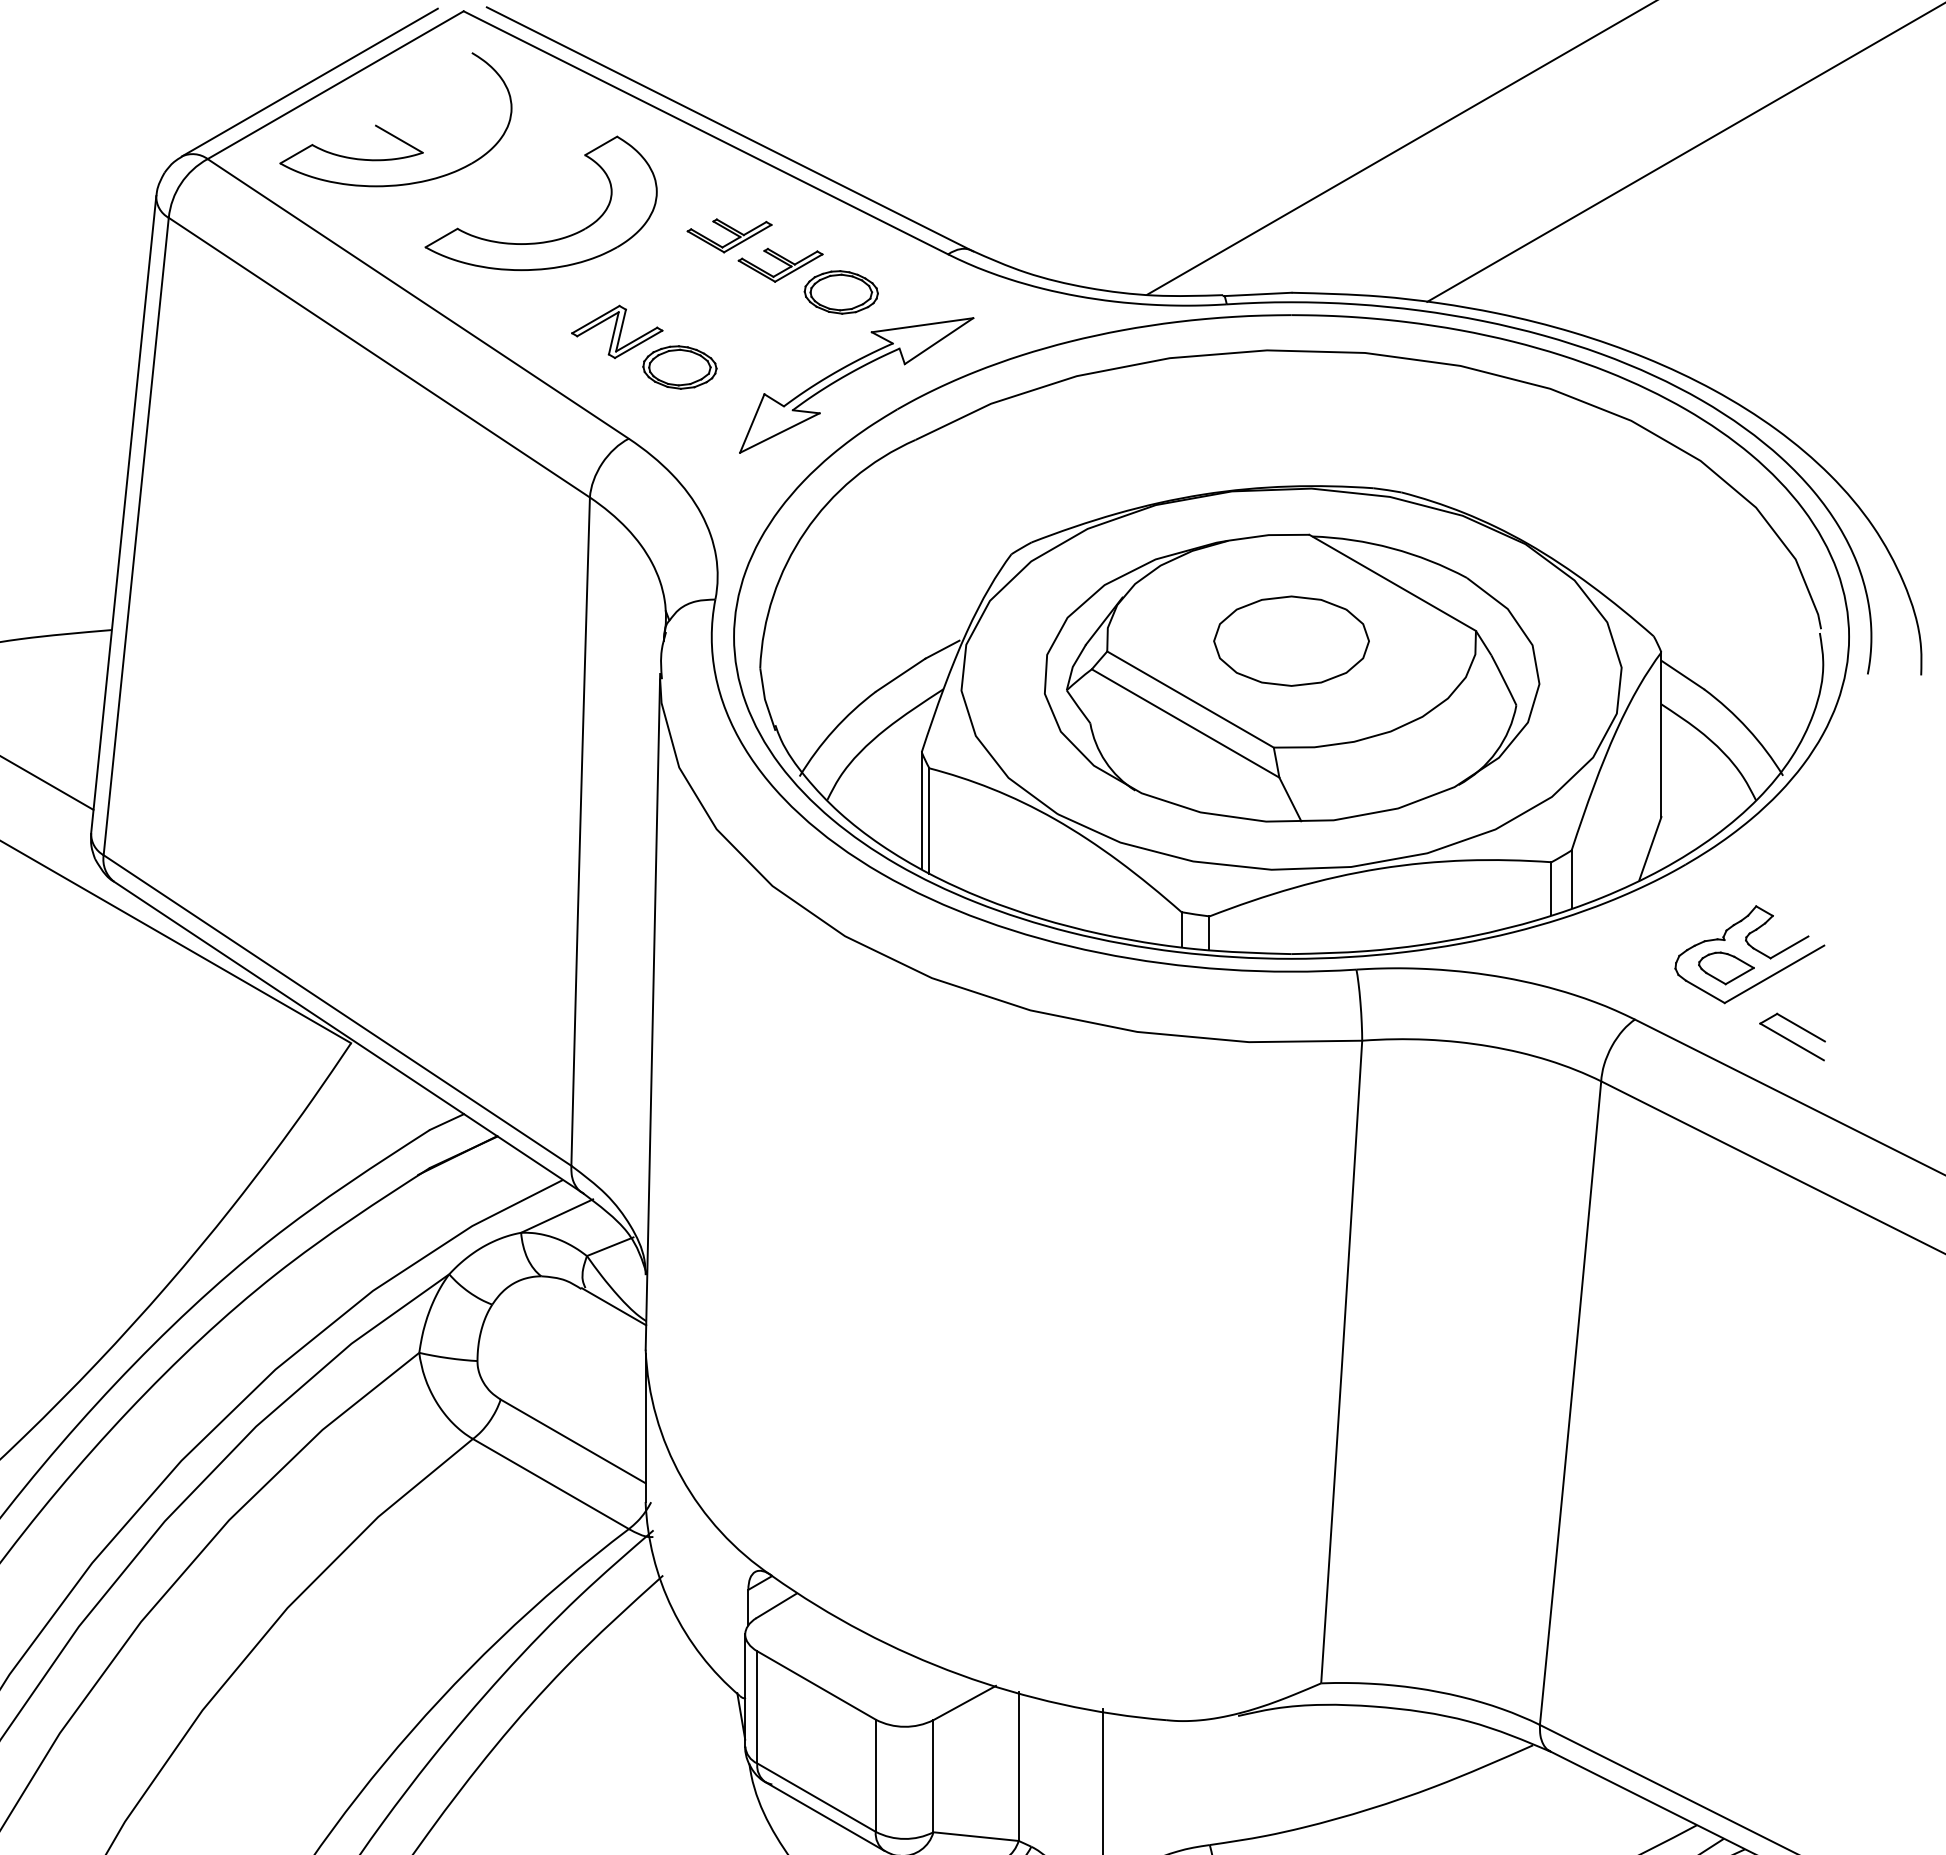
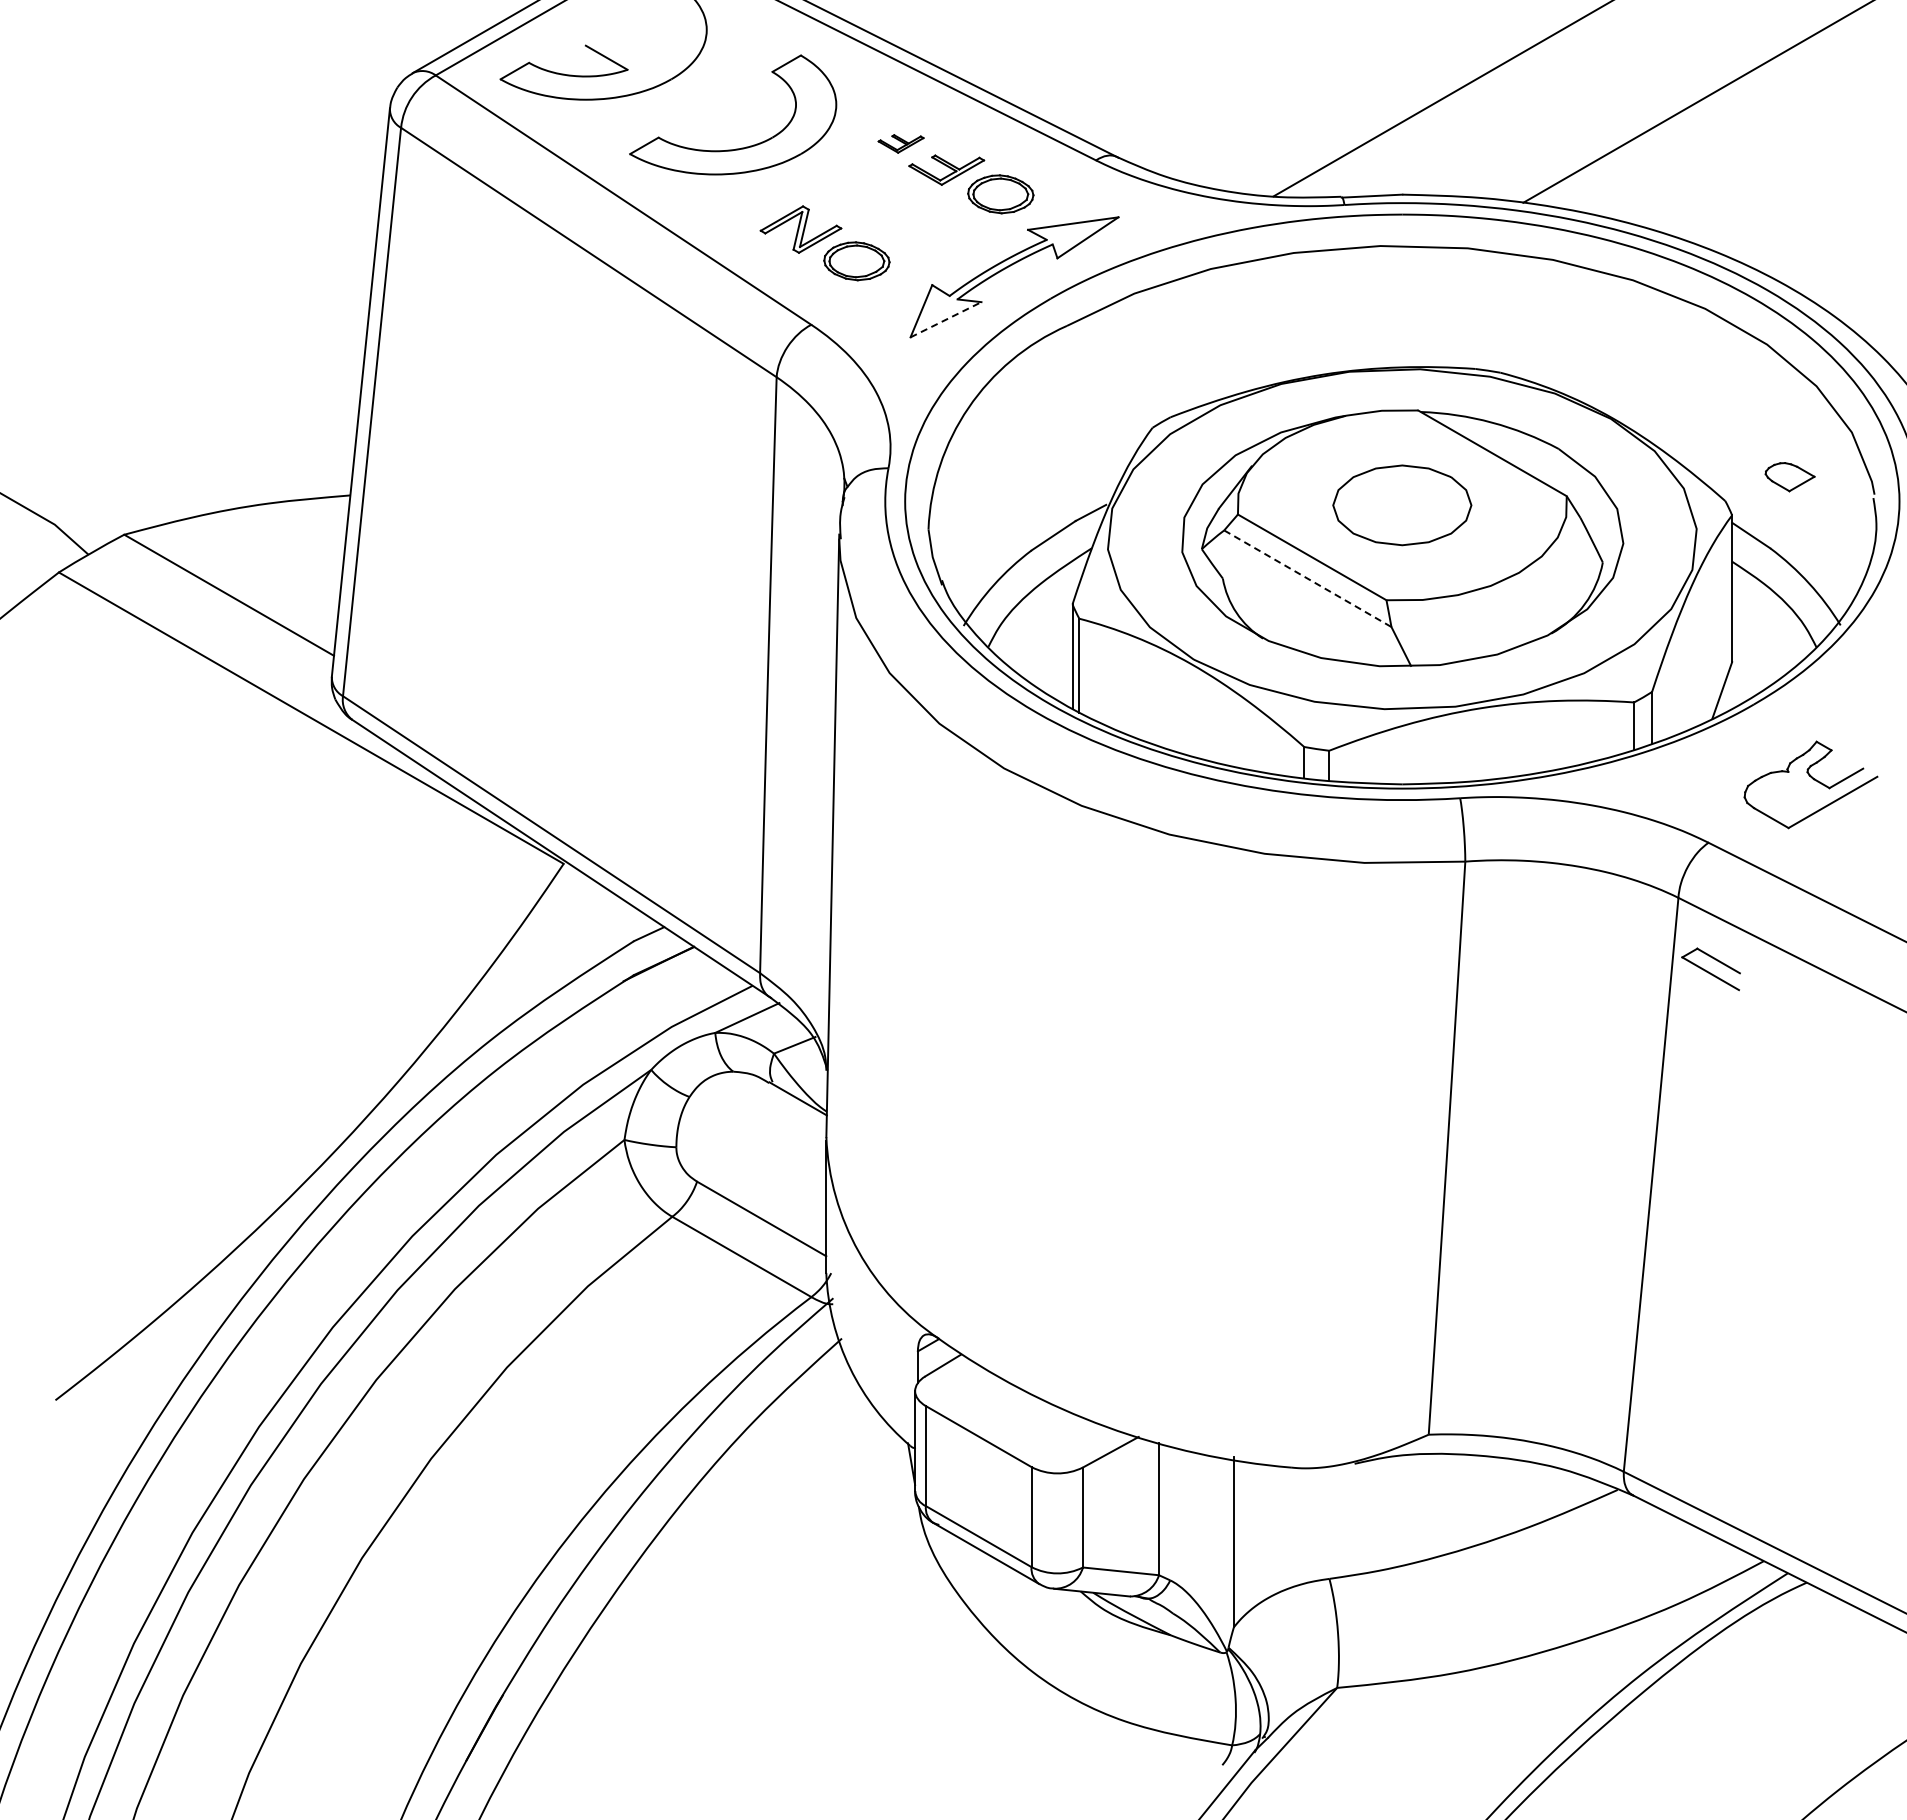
part: (728, 235) -> (900, 143), size x0.6
line: (780, 432) -> (946, 319), solid -> dashed
line: (1185, 723) -> (1307, 578), solid -> dashed
part: (1725, 968) -> (1789, 477), moved
part: (1791, 1037) -> (1710, 969), moved

